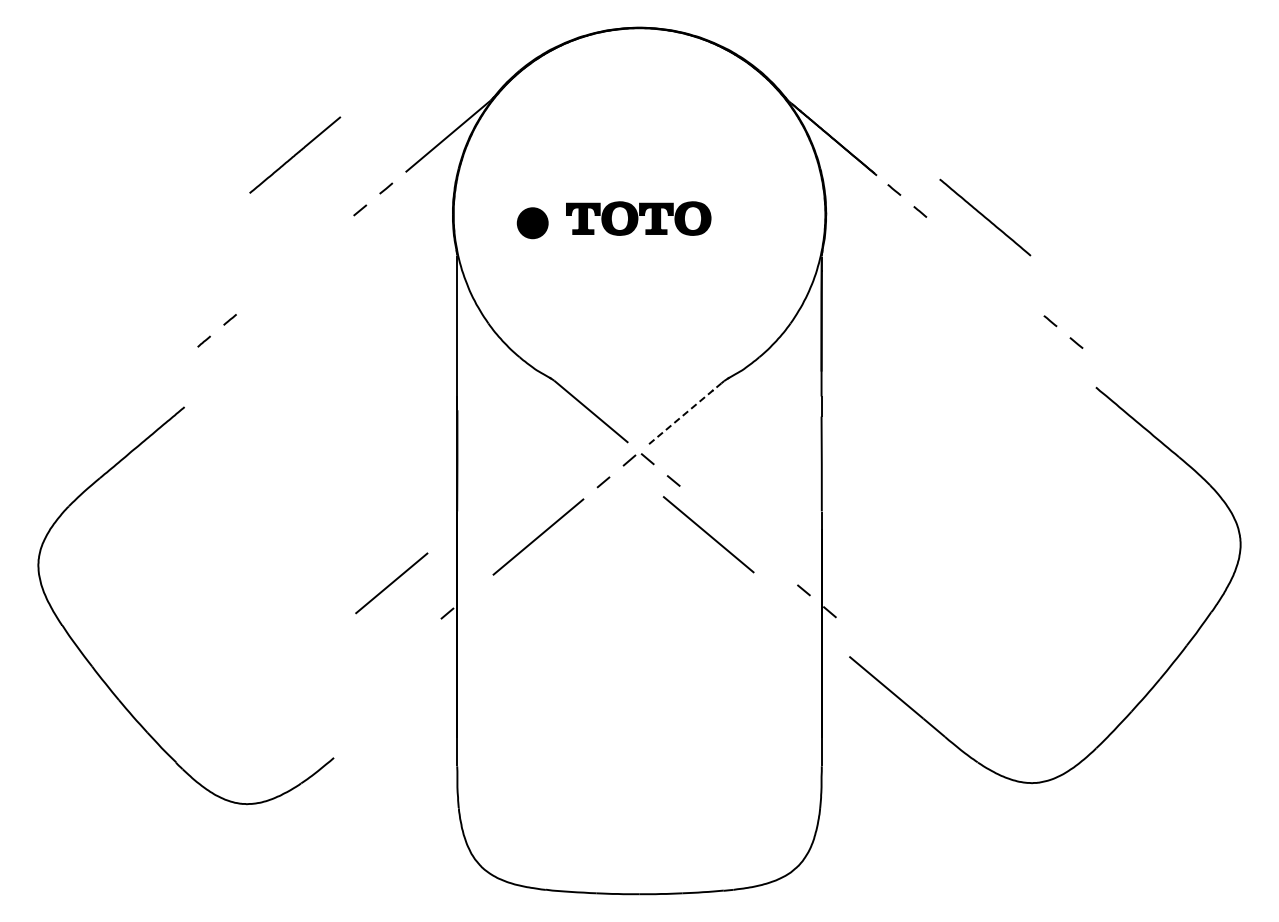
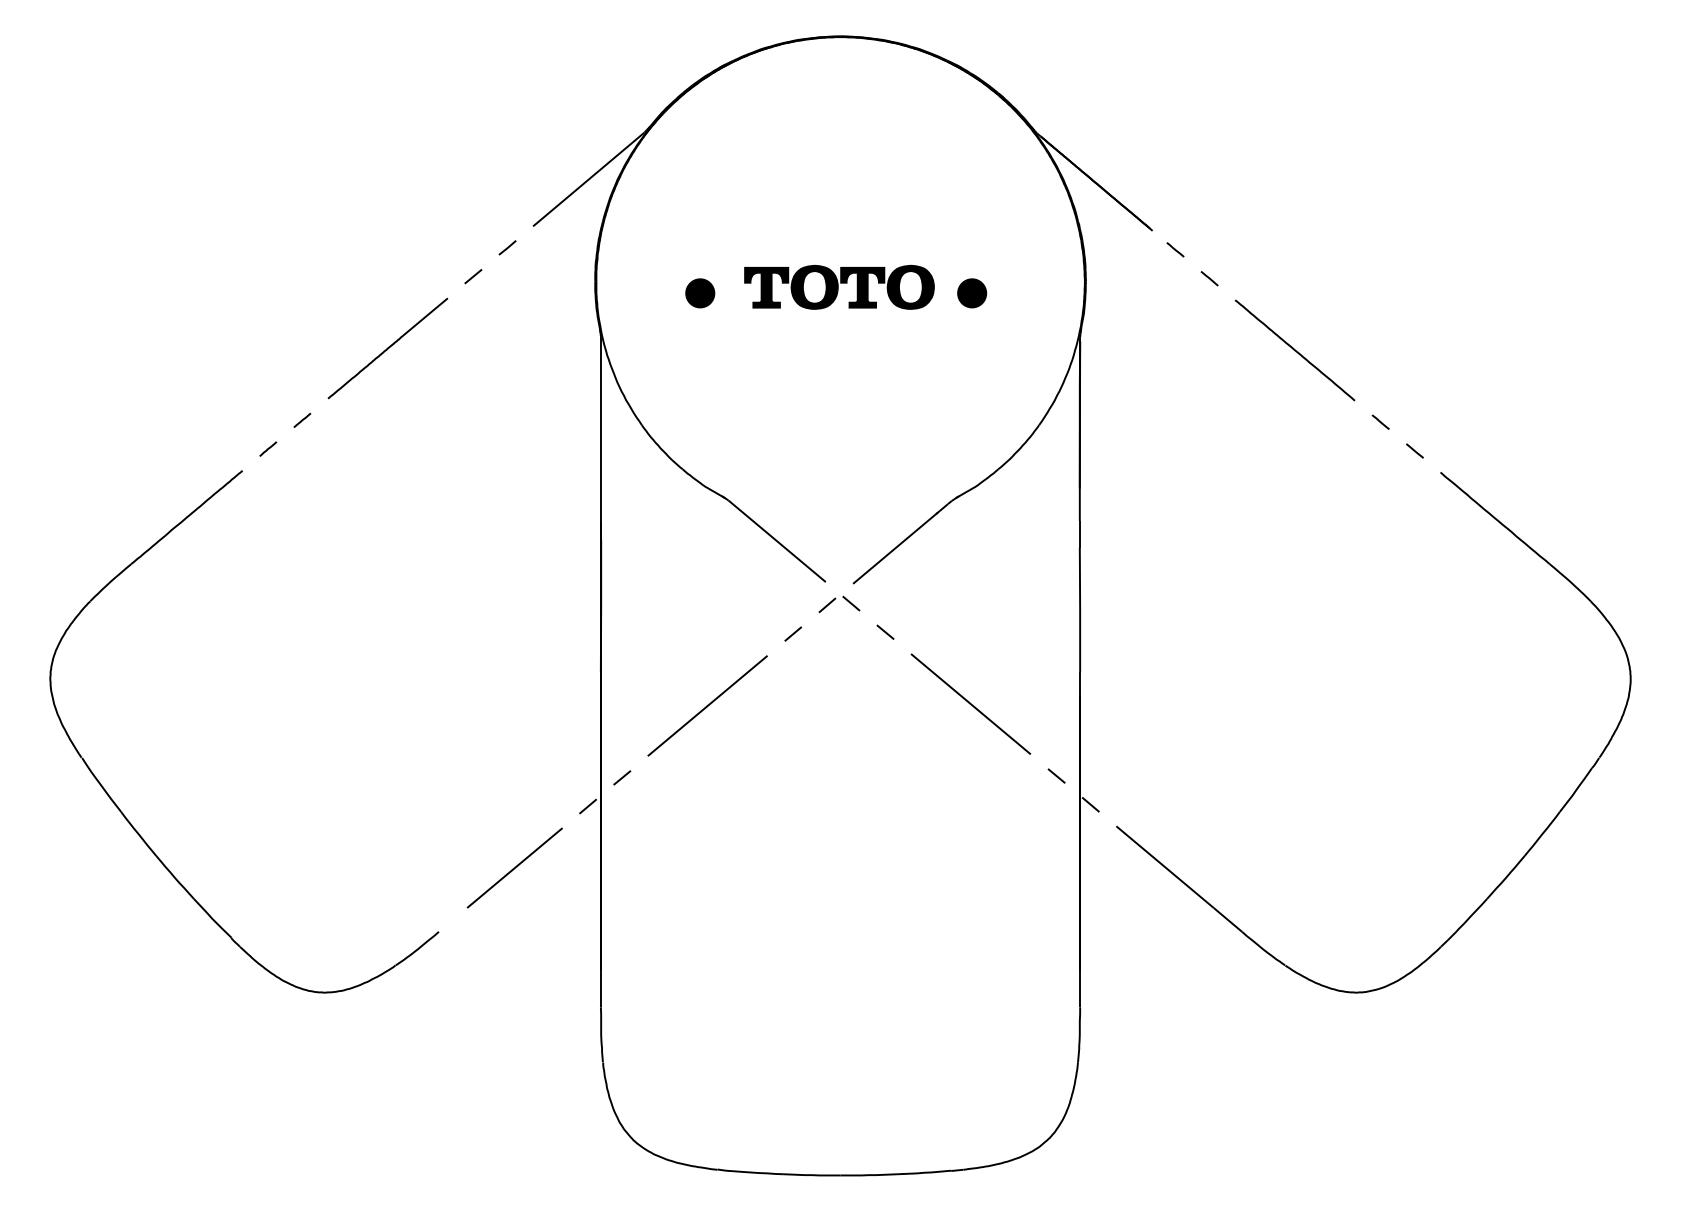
line: (295, 154) -> (388, 347), moved
line: (985, 217) -> (1295, 350), moved
part: (532, 222) -> (699, 292), size x0.71
part: (739, 222) -> (971, 292), added
line: (685, 413) -> (900, 543), dashed -> solid
line: (708, 534) -> (970, 703), moved
line: (391, 583) -> (514, 868), moved
line: (473, 591) -> (622, 777), added
part: (97, 671) -> (128, 818), moved
part: (1160, 676) -> (1525, 852), moved

